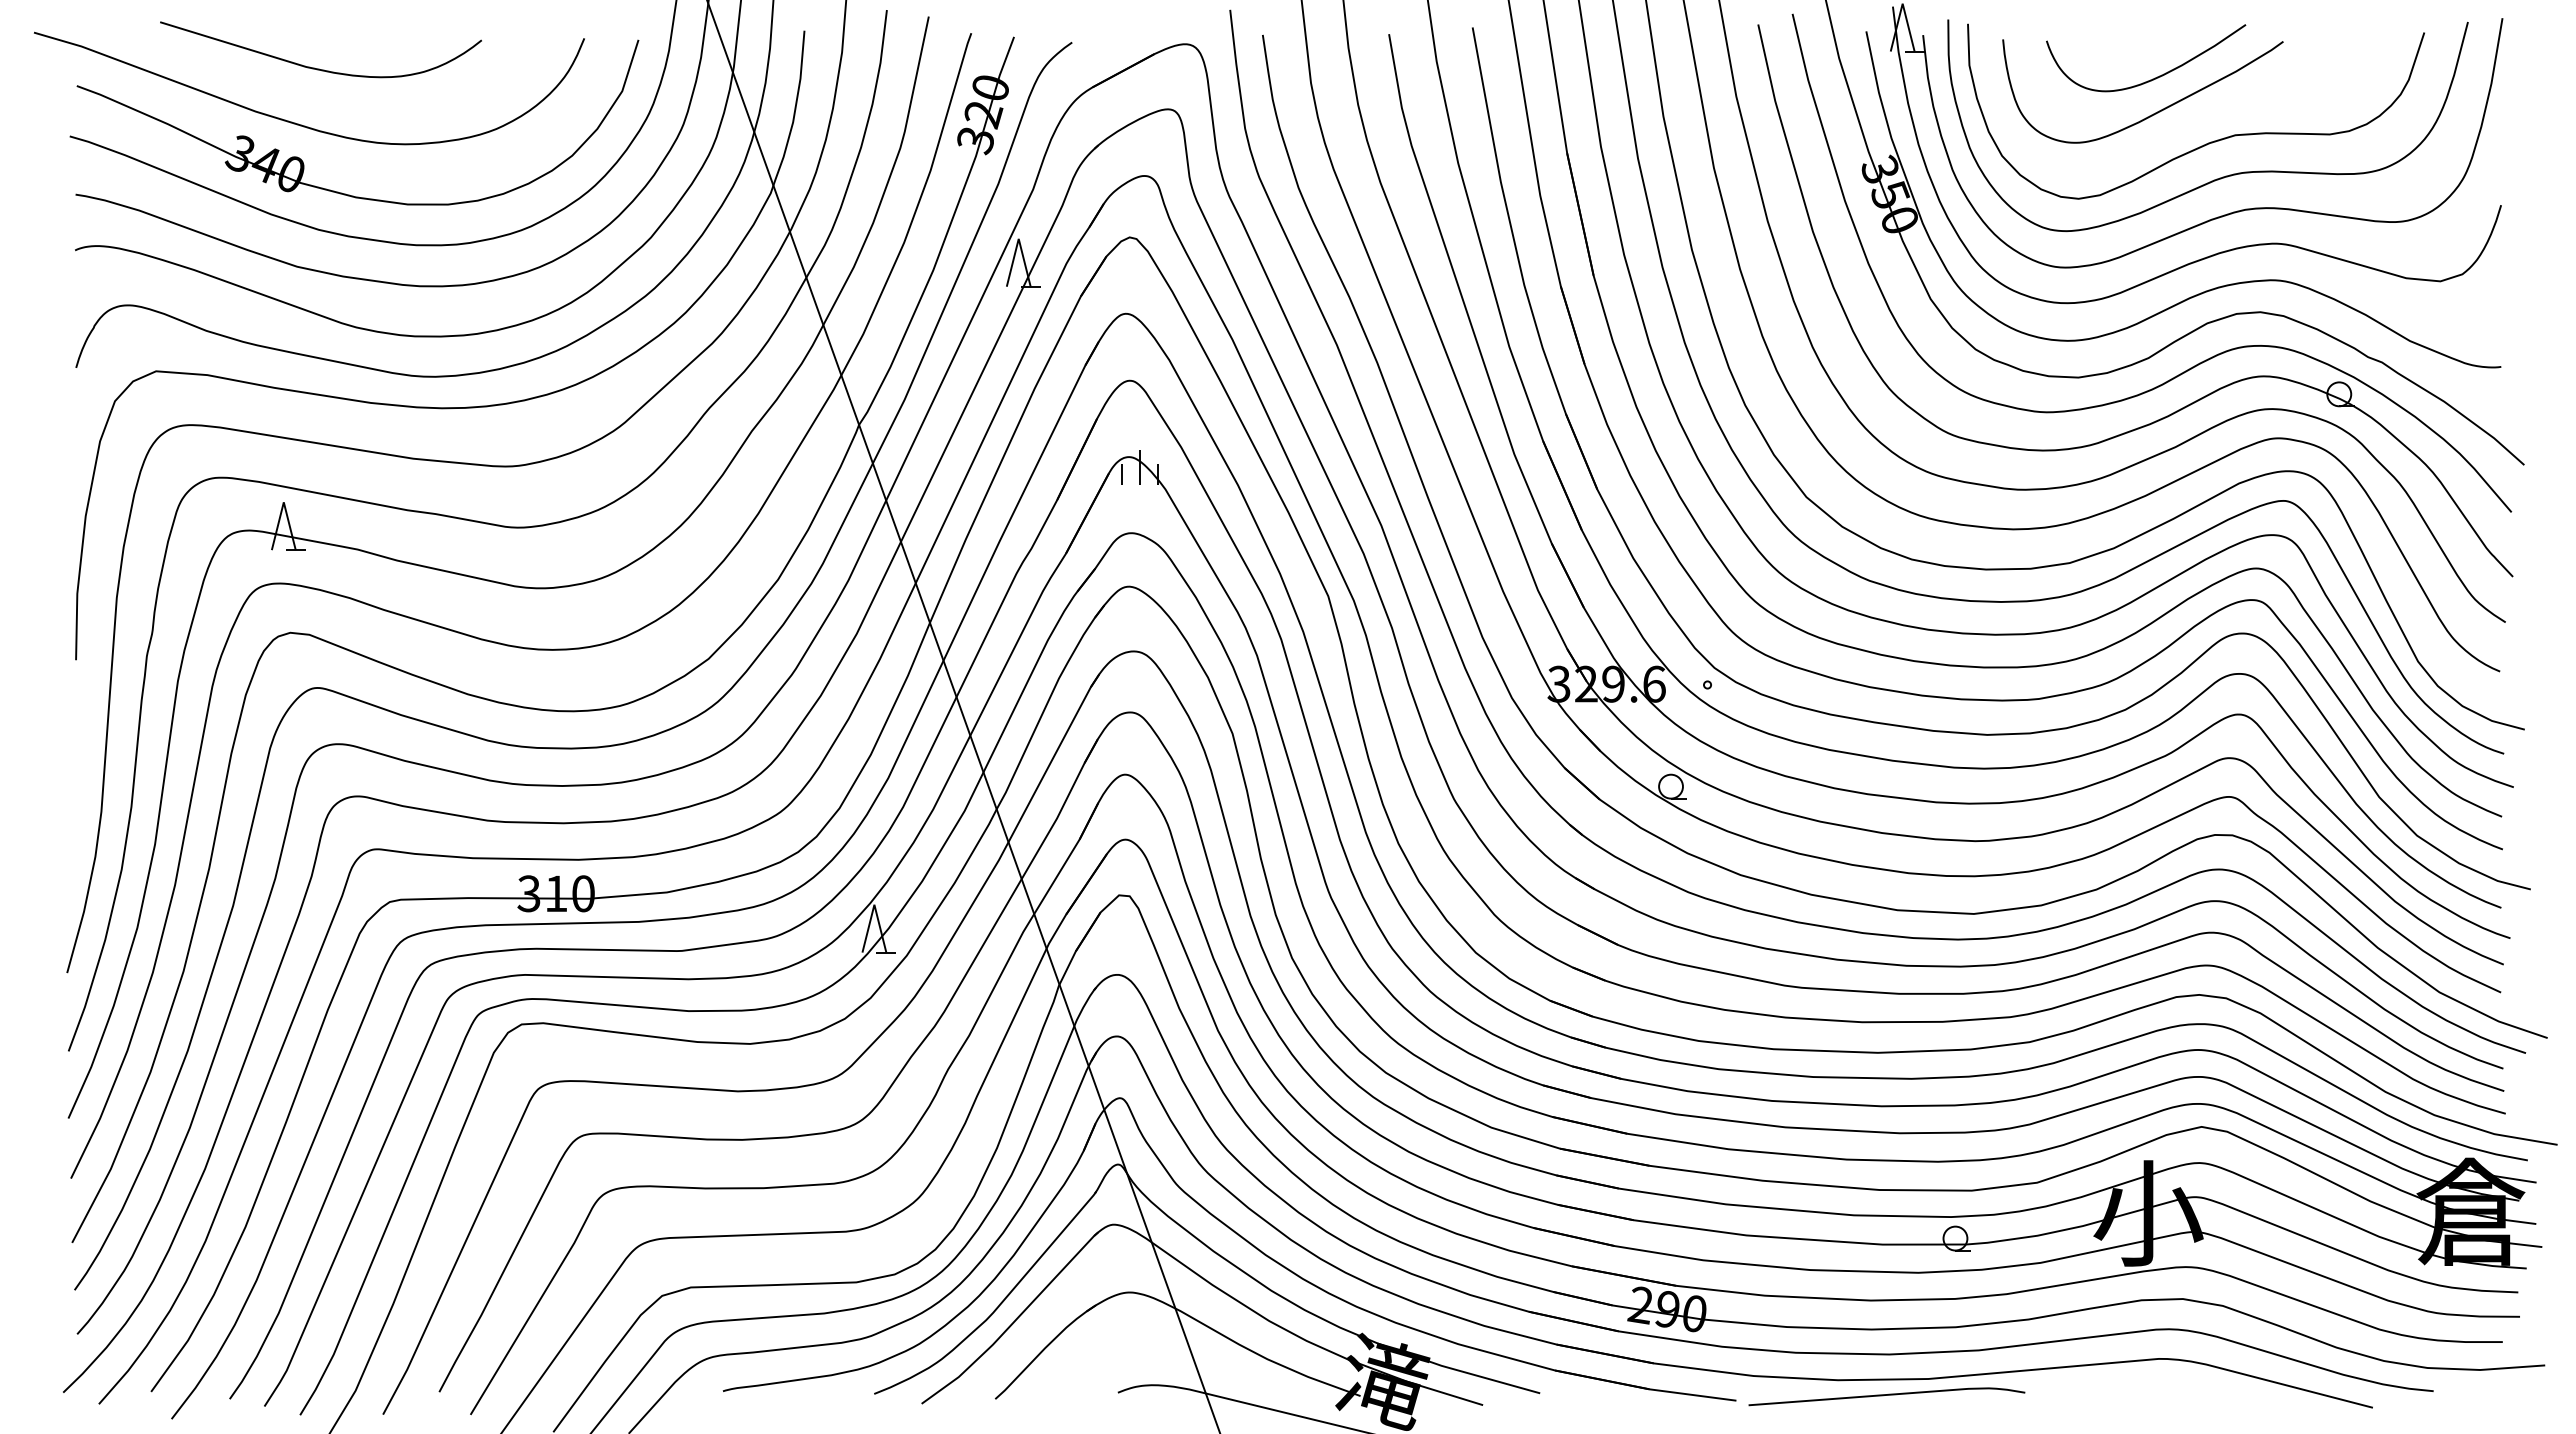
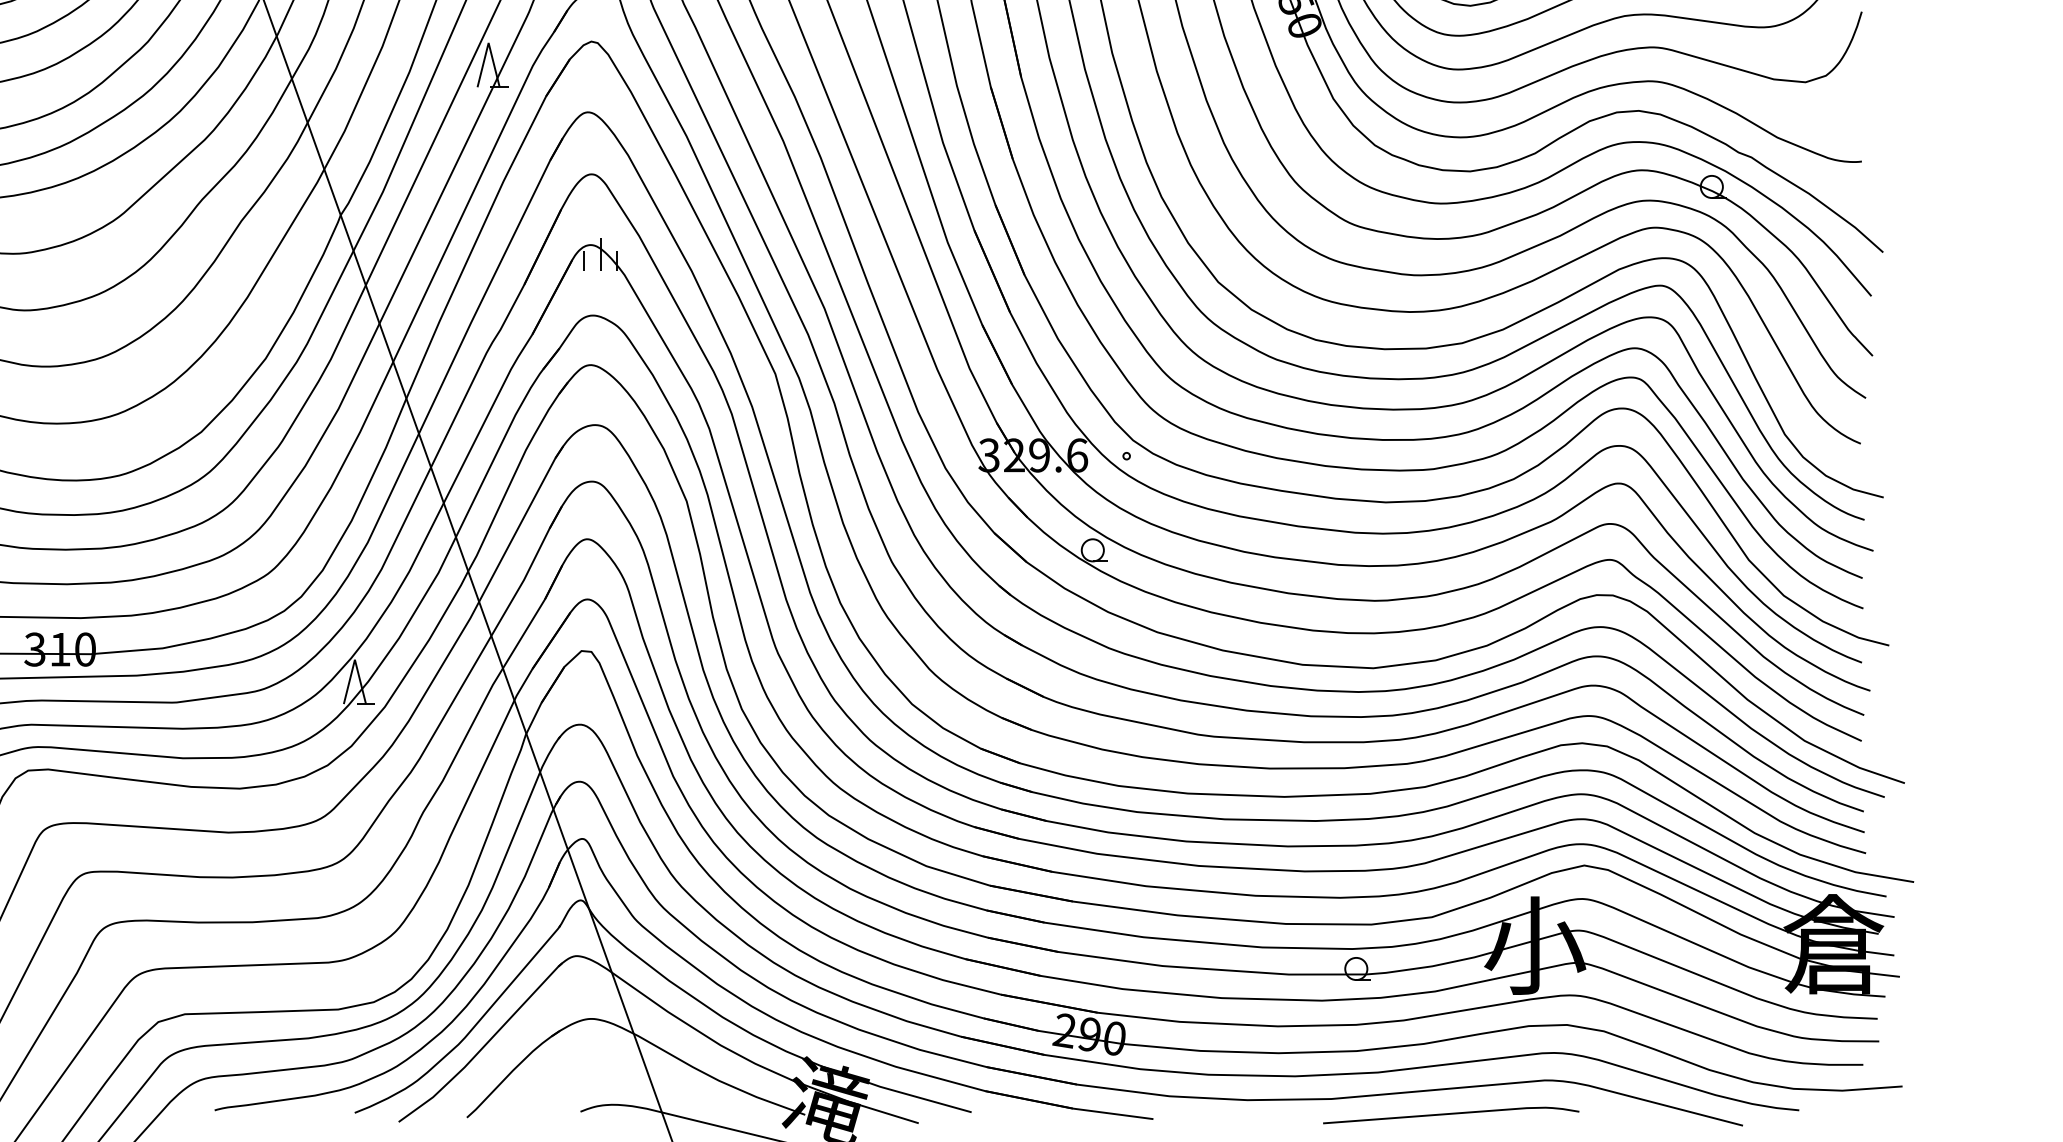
curve: (1886, 1395) -> (1450, 1114), moved

